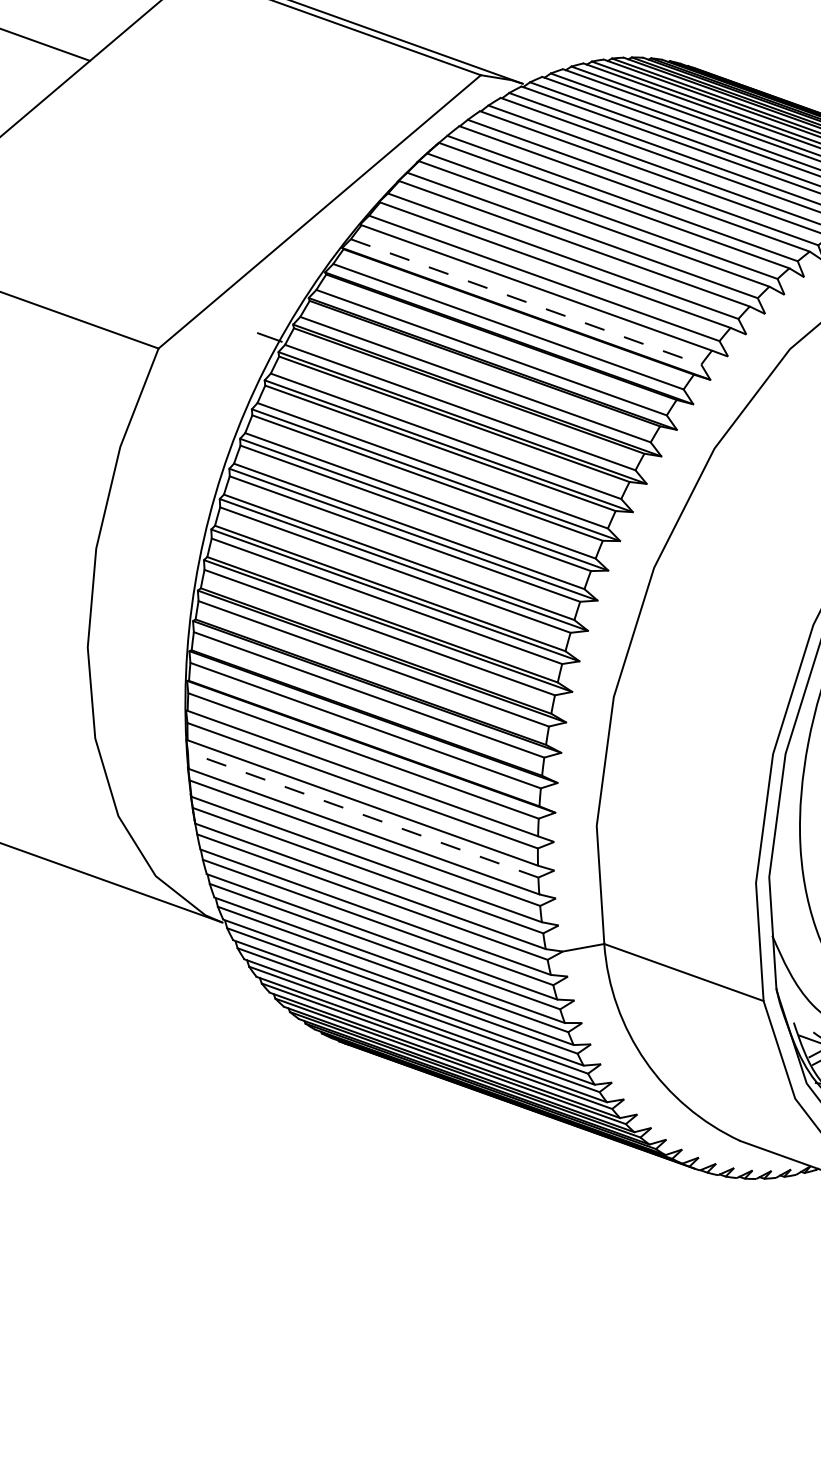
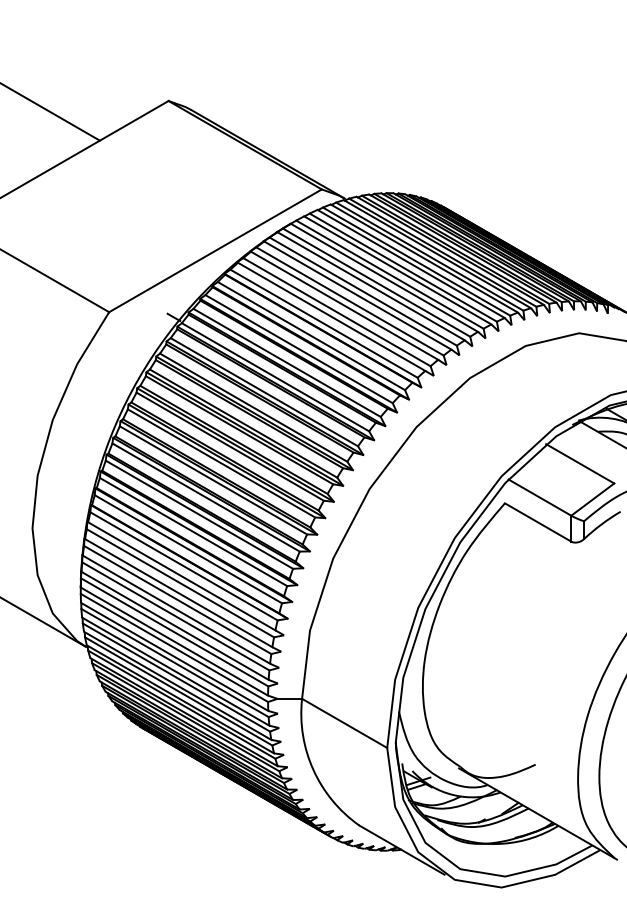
line: (527, 303) -> (324, 324), dashed -> solid
line: (362, 814) -> (177, 599), dashed -> solid

